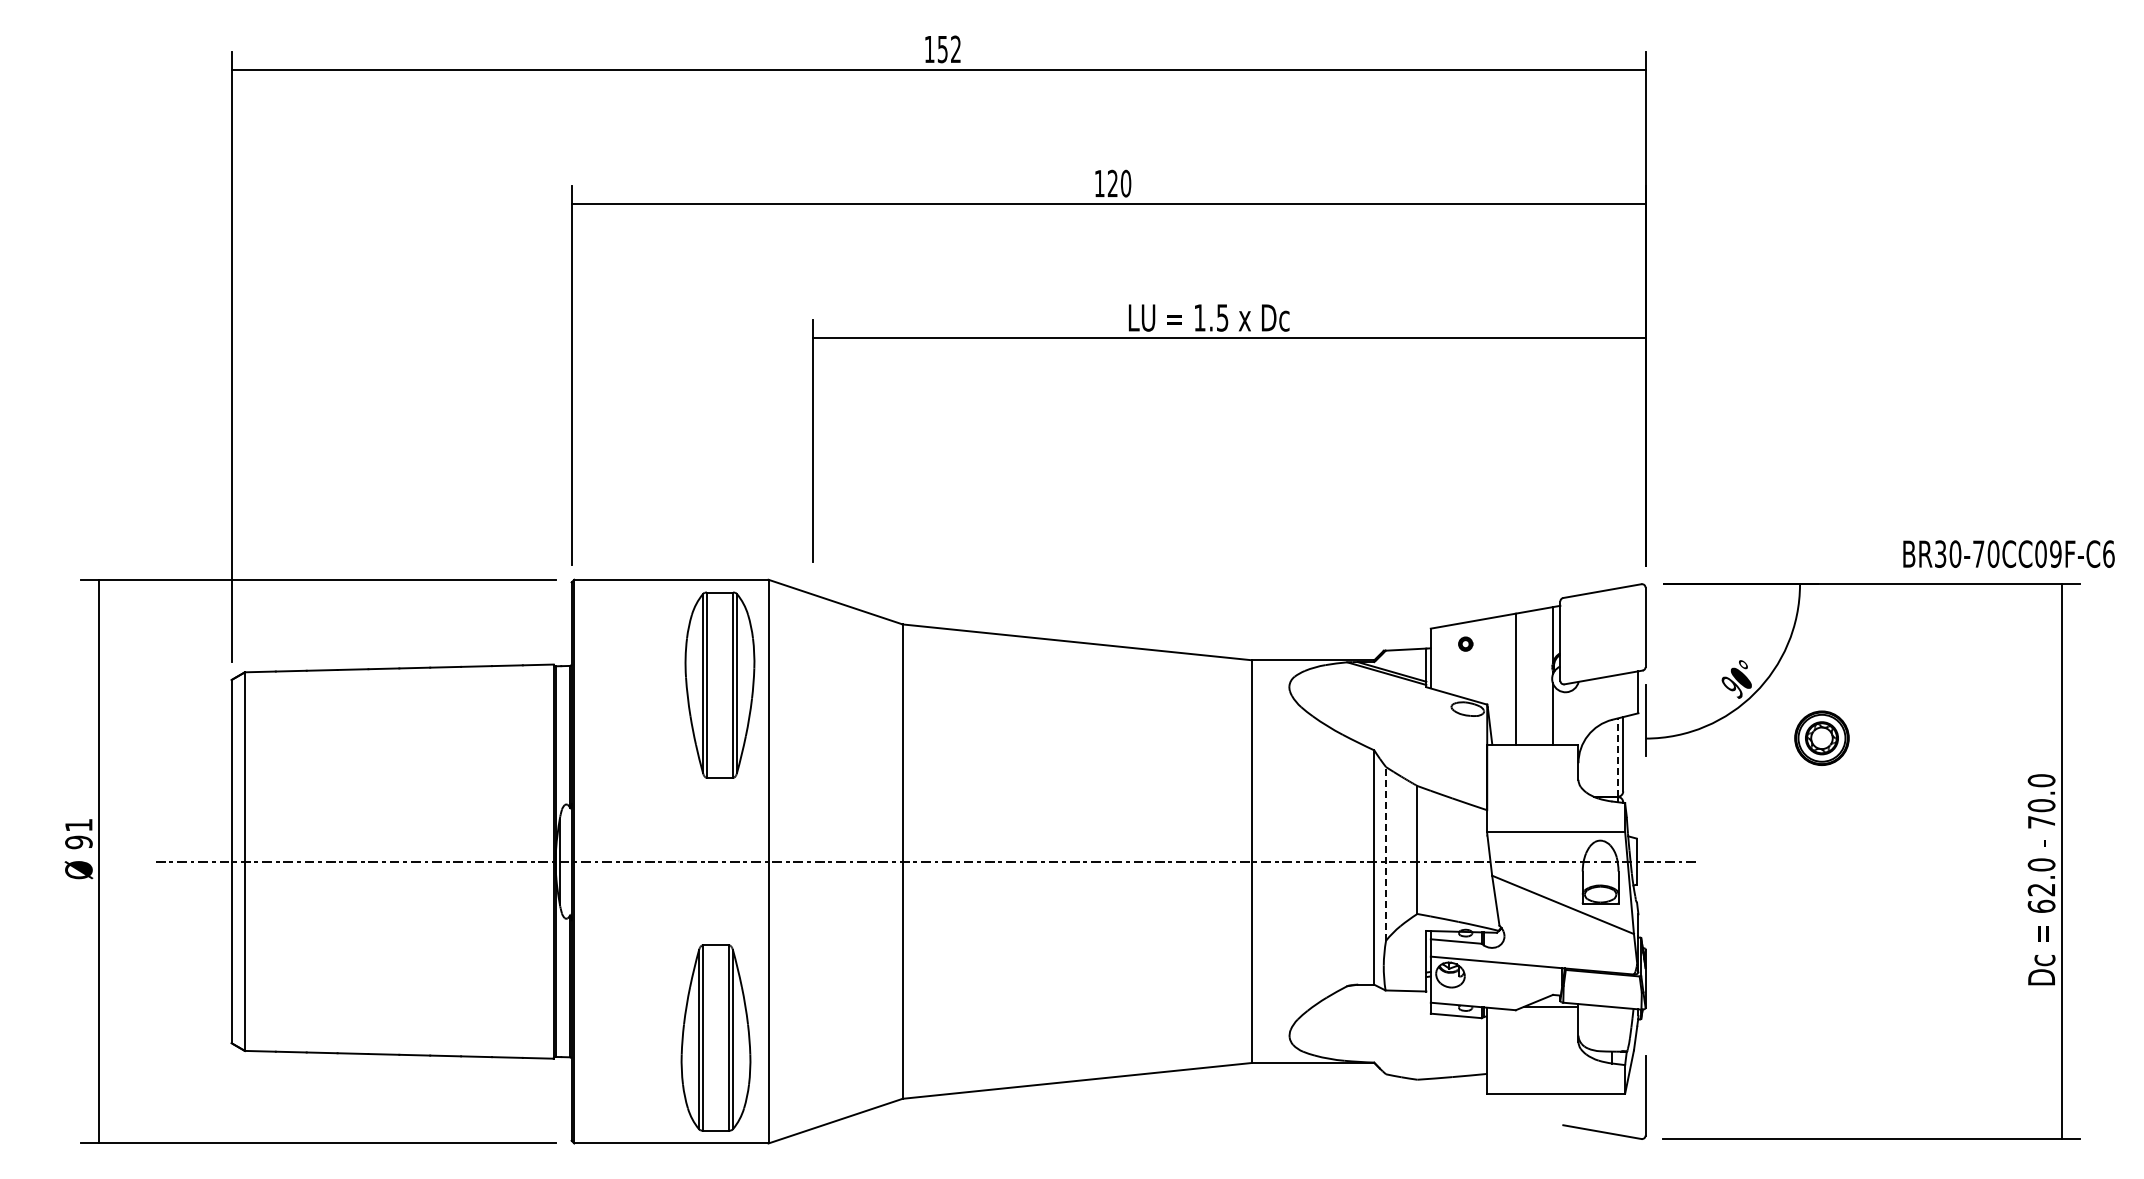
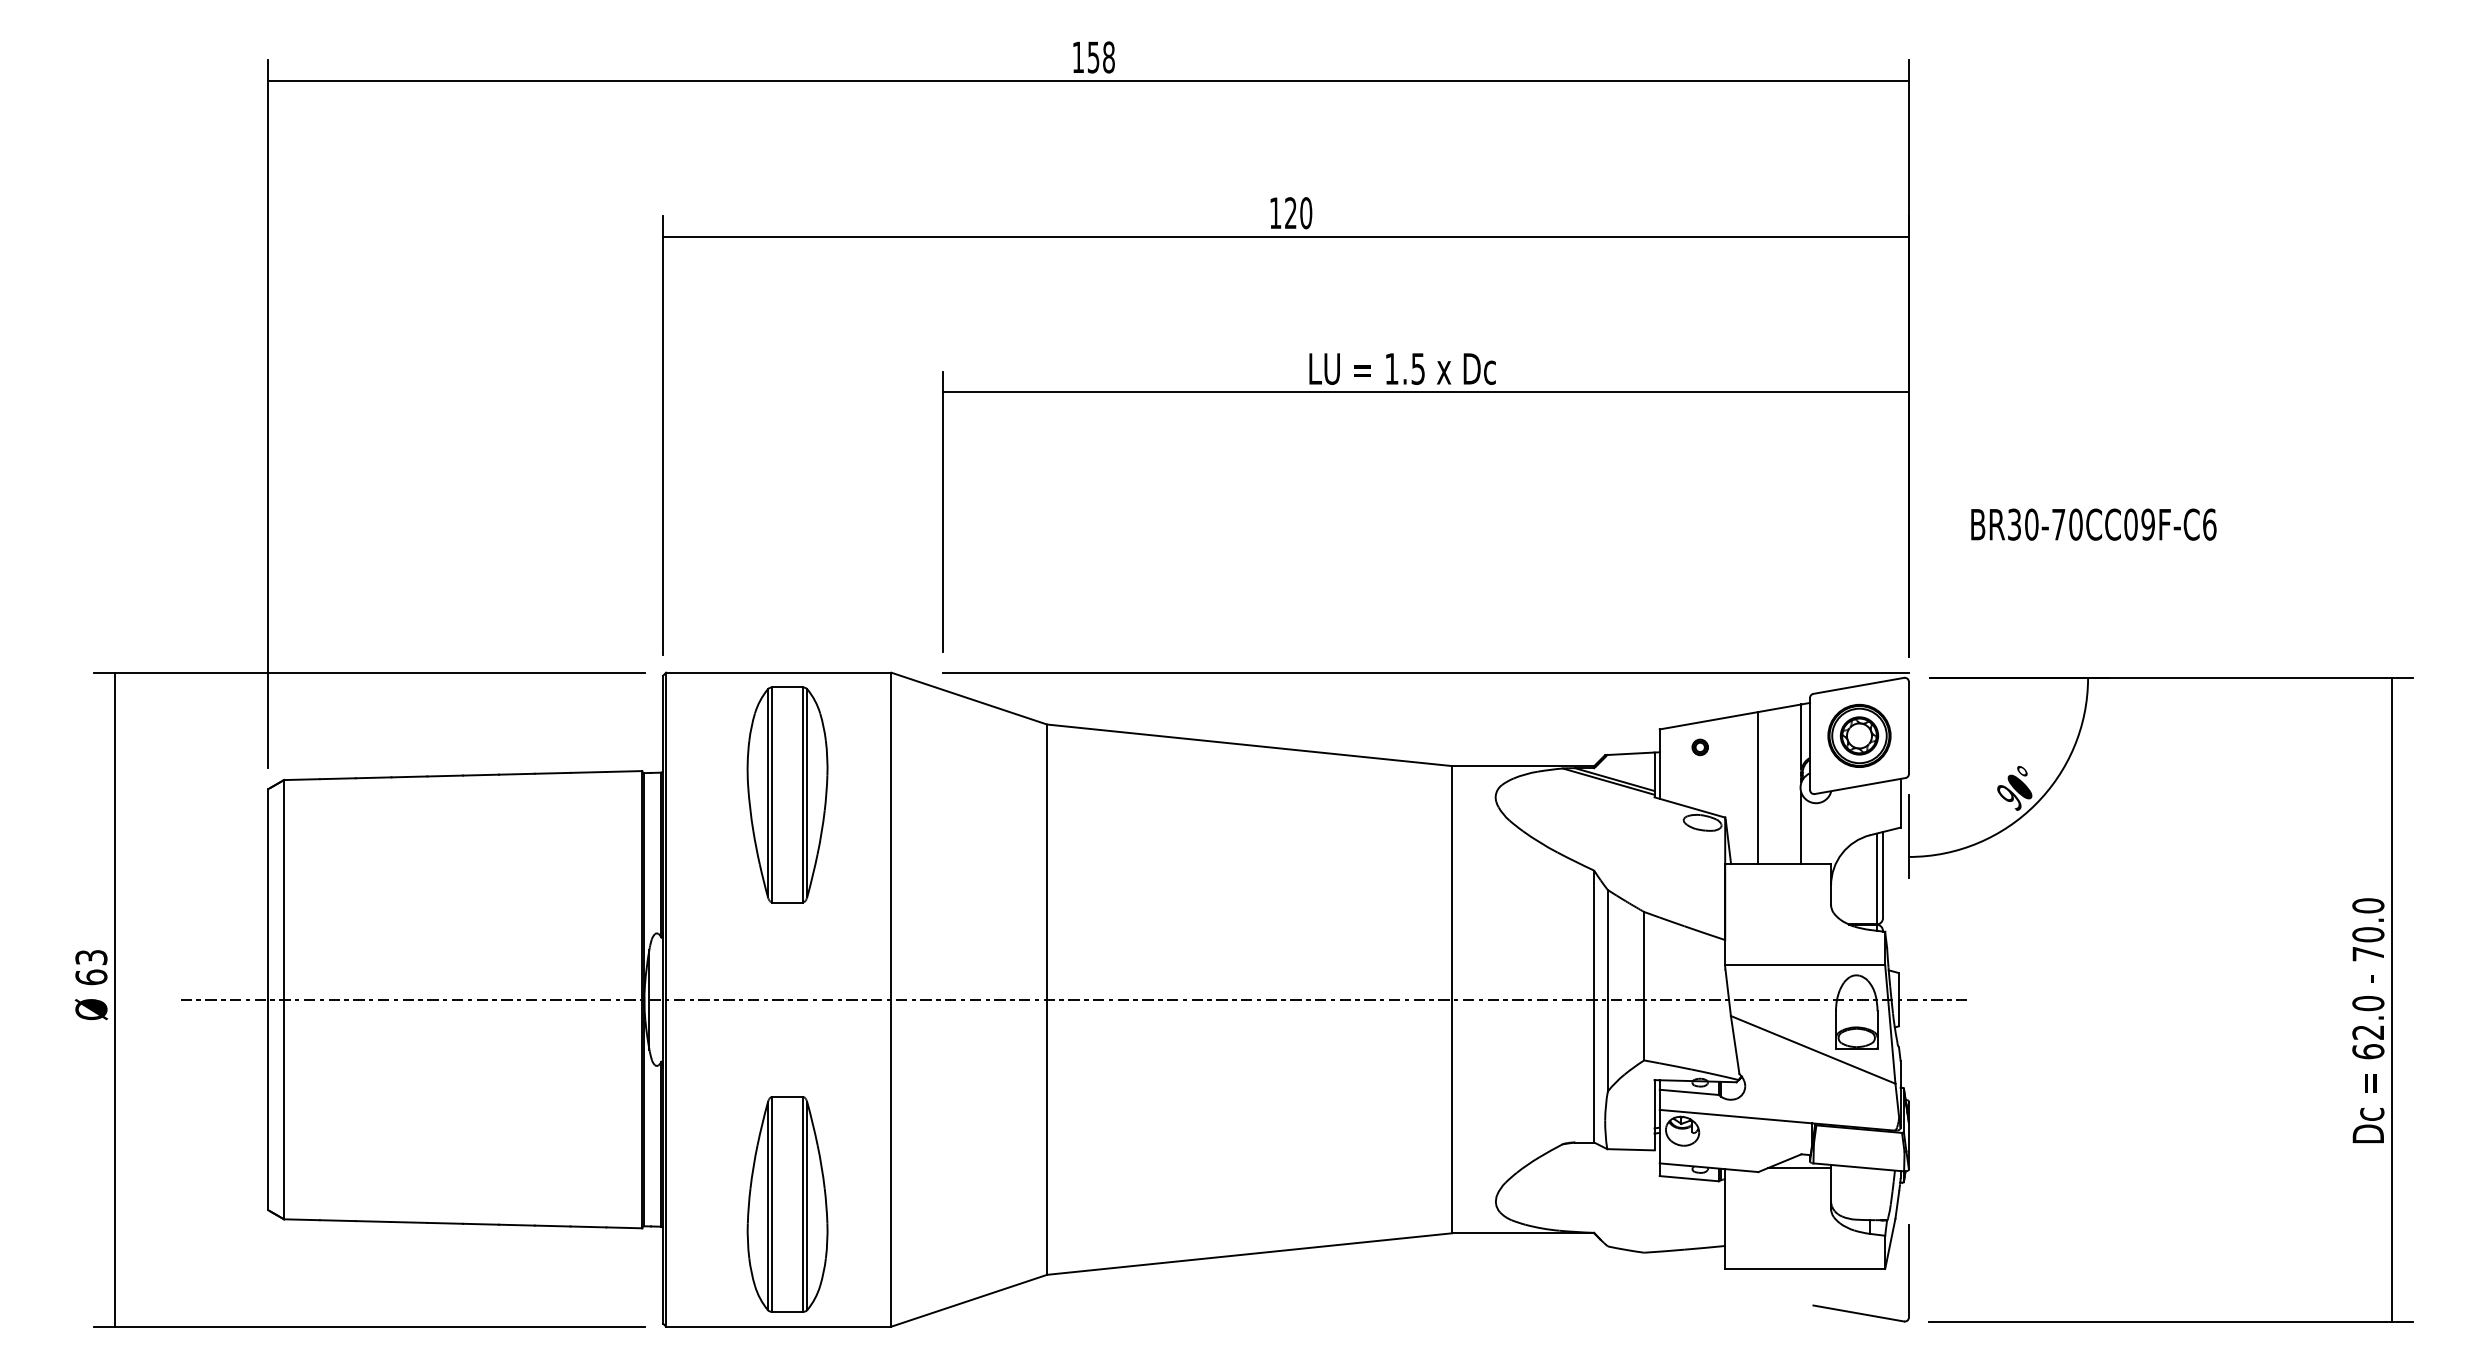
text: (955, 49) -> (1108, 57), 152 -> 158
text: (2008, 553) -> (2093, 523), moved
line: (1229, 579) -> (1426, 672), added
part: (719, 684) -> (787, 794), moved
part: (1821, 737) -> (1858, 735), moved
line: (1617, 757) -> (1876, 878), dashed -> solid
text: (78, 833) -> (90, 967), 91 -> 63
line: (1386, 853) -> (1608, 990), dashed -> solid
part: (715, 1037) -> (787, 1203), moved

